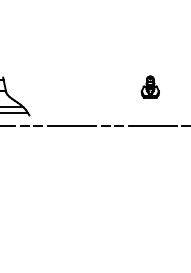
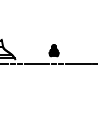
part: (149, 86) -> (53, 50), moved

